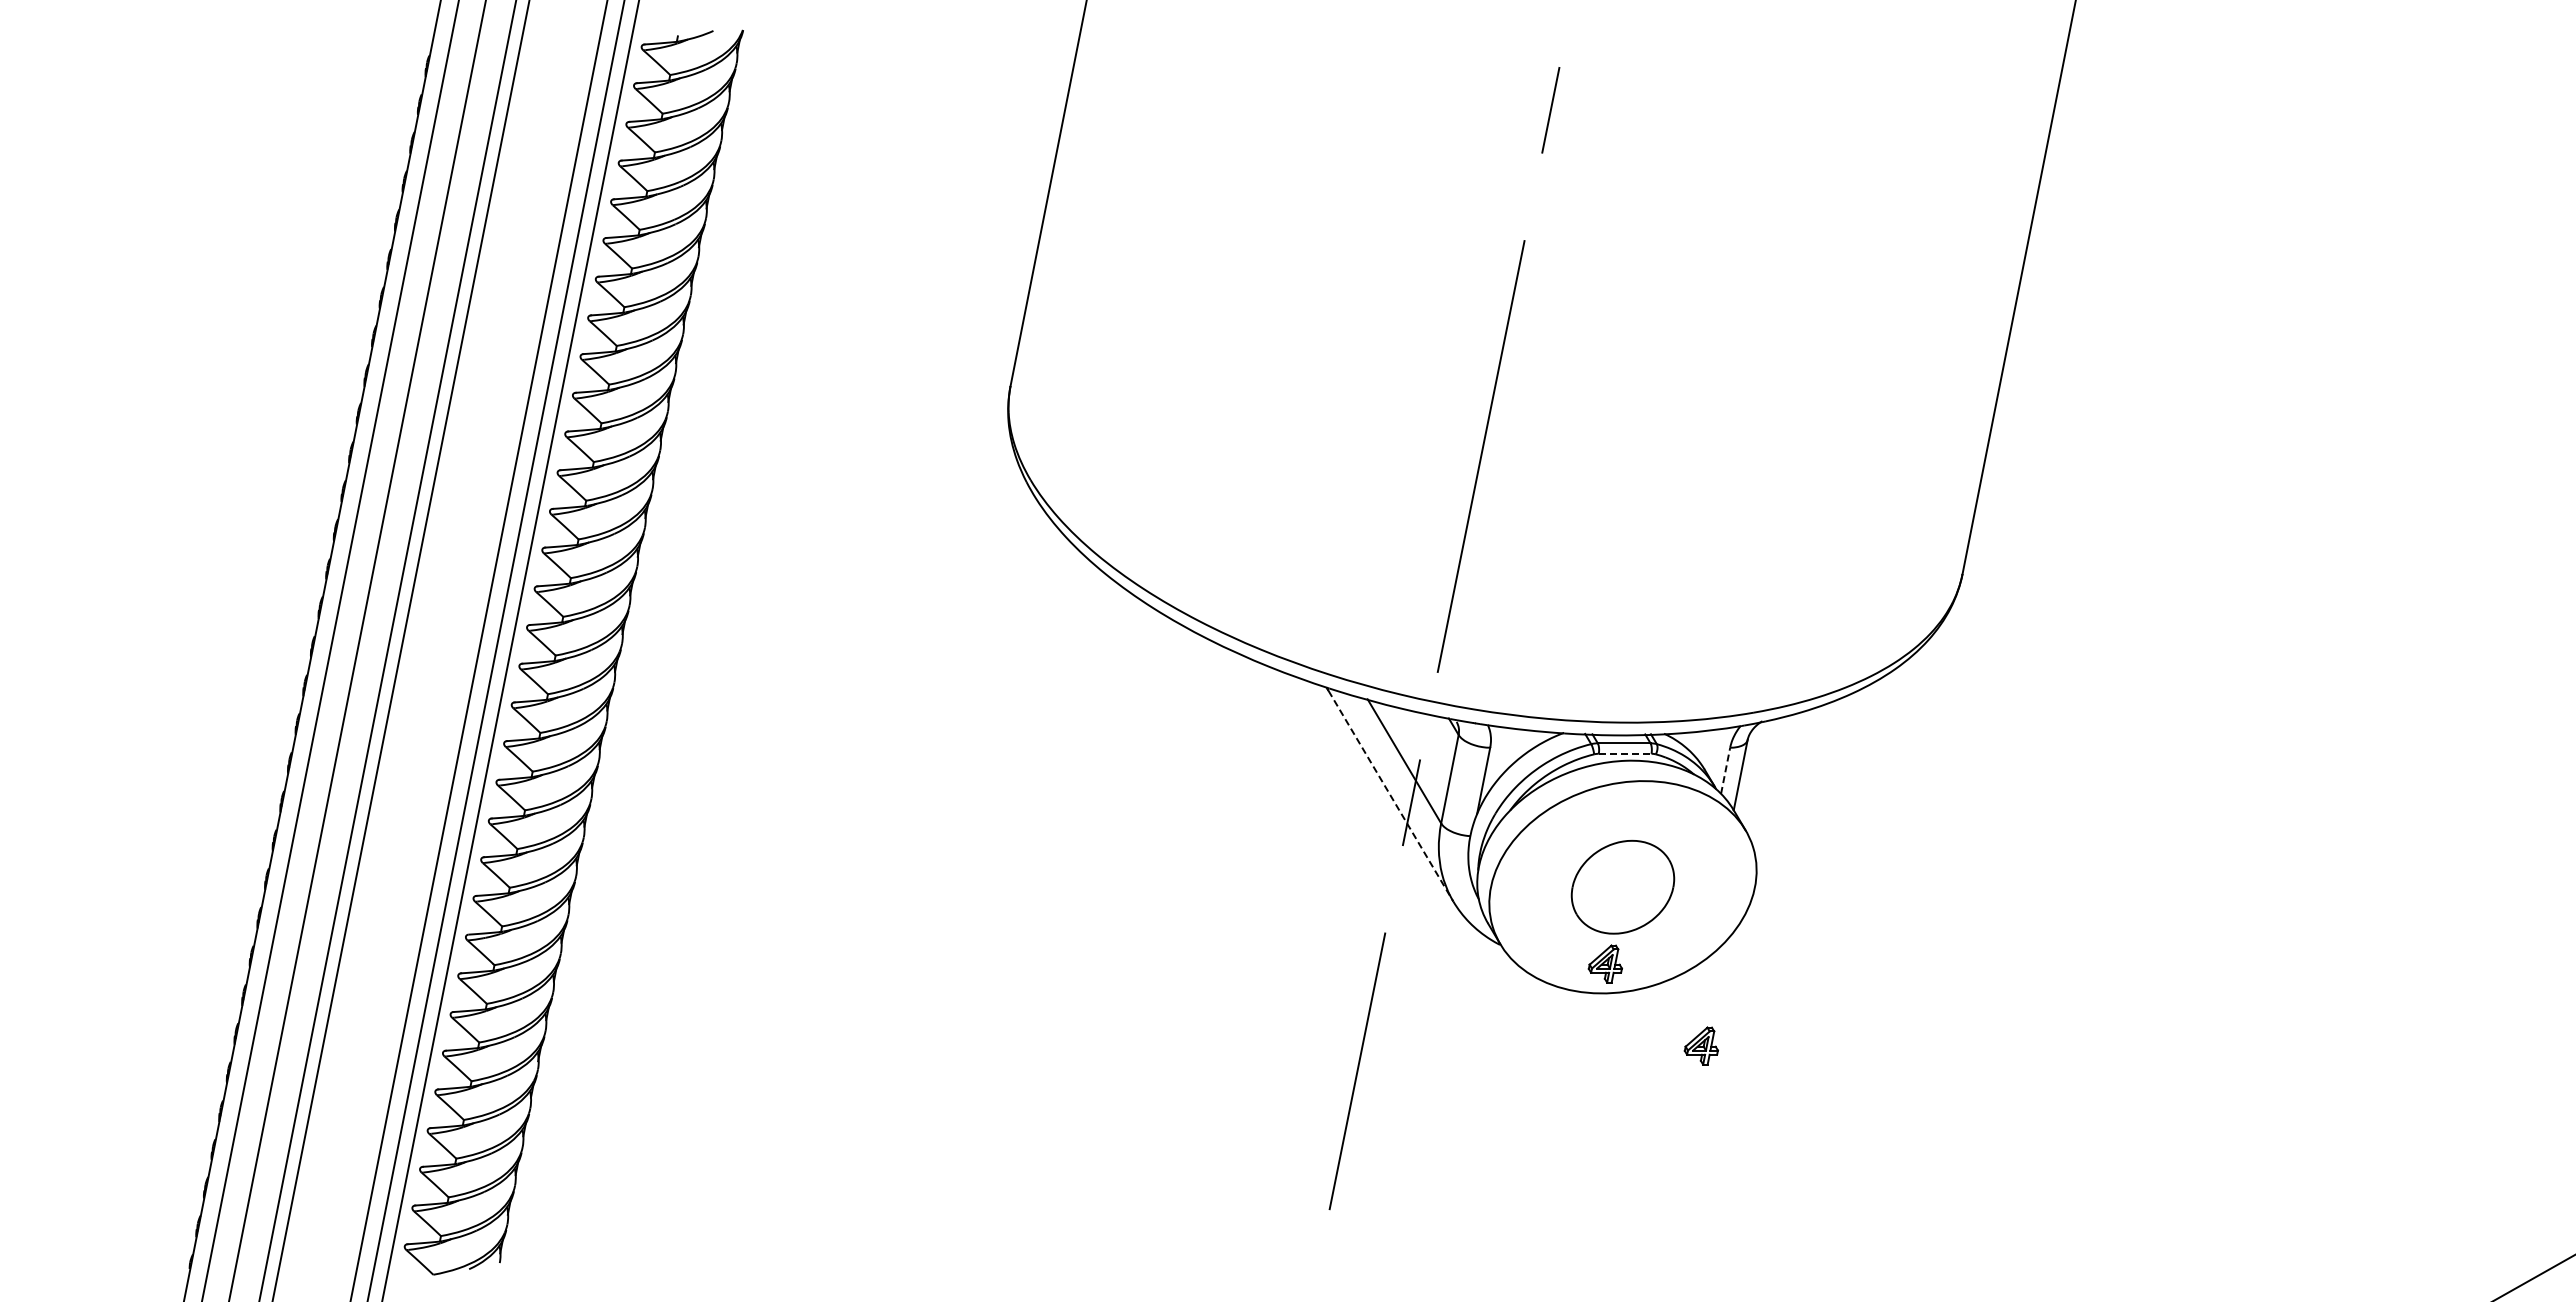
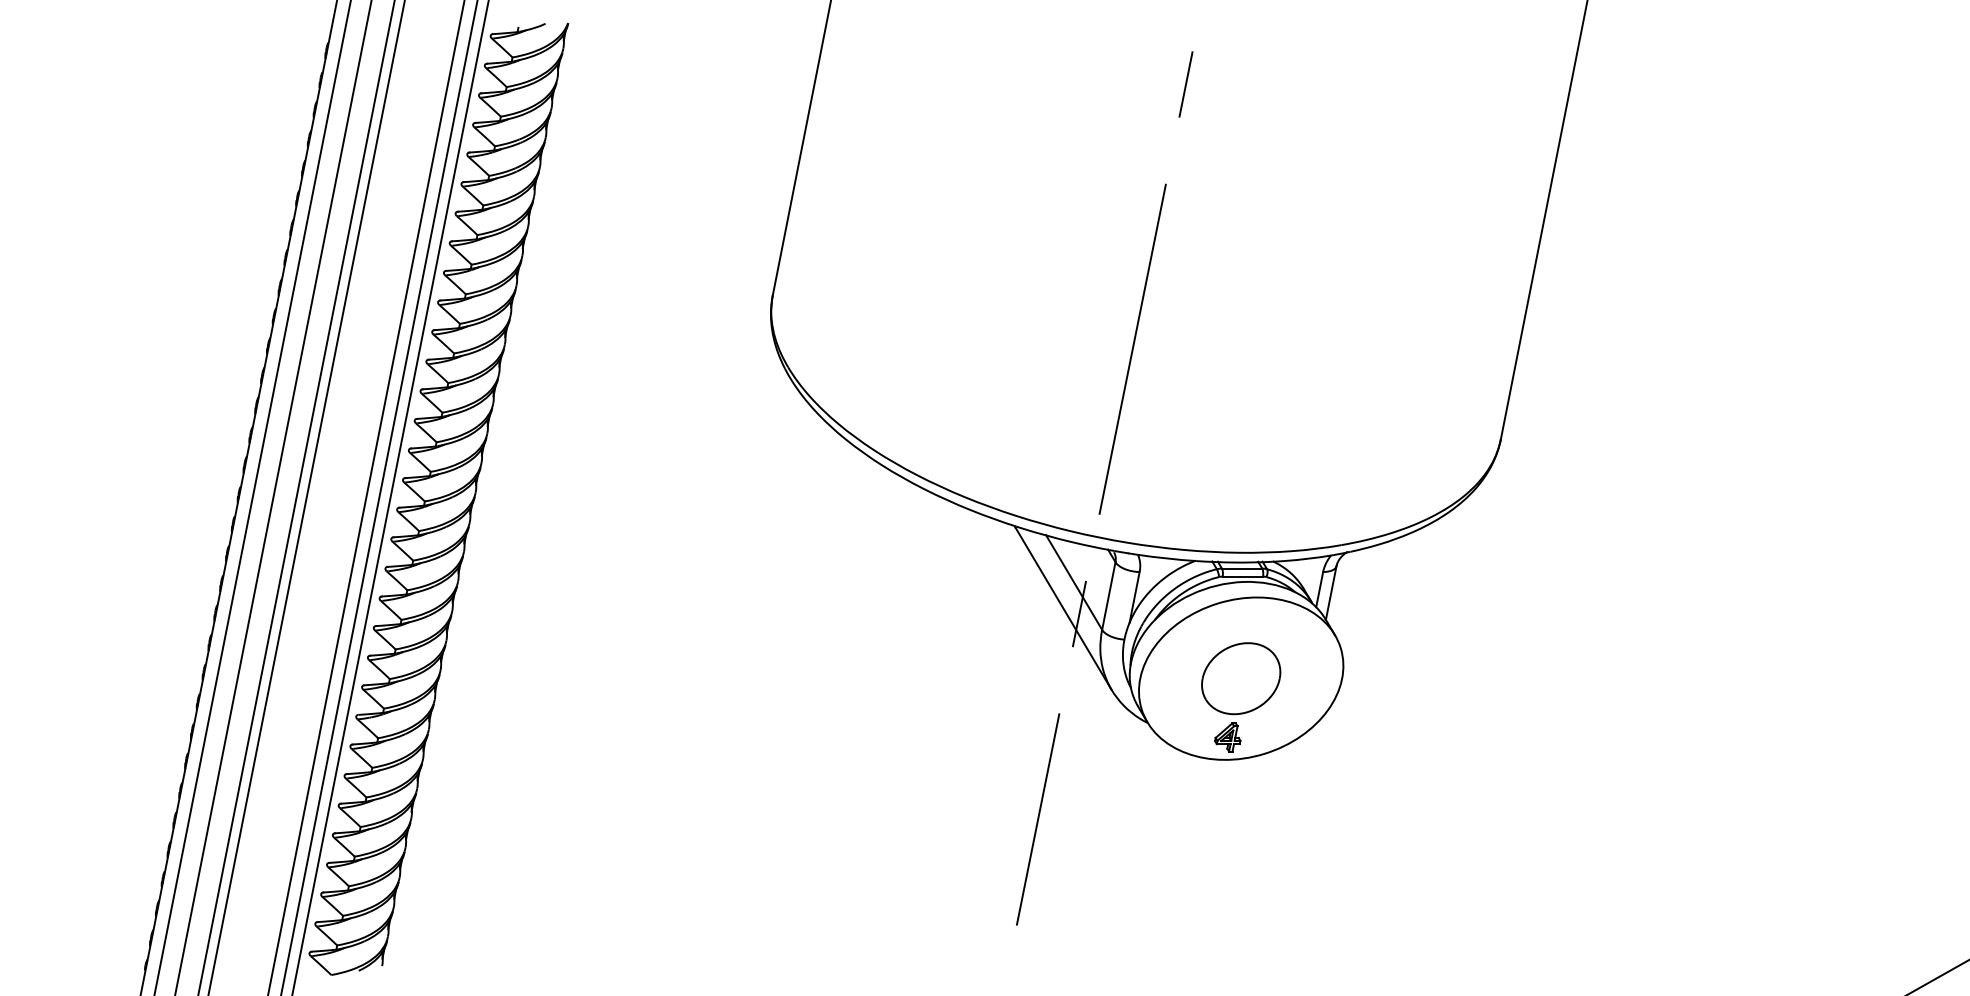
line: (1625, 753) -> (1243, 576), dashed -> solid
line: (1725, 770) -> (1319, 589), dashed -> solid
line: (1391, 796) -> (1064, 609), dashed -> solid
part: (1700, 1045) -> (1300, 799), removed

